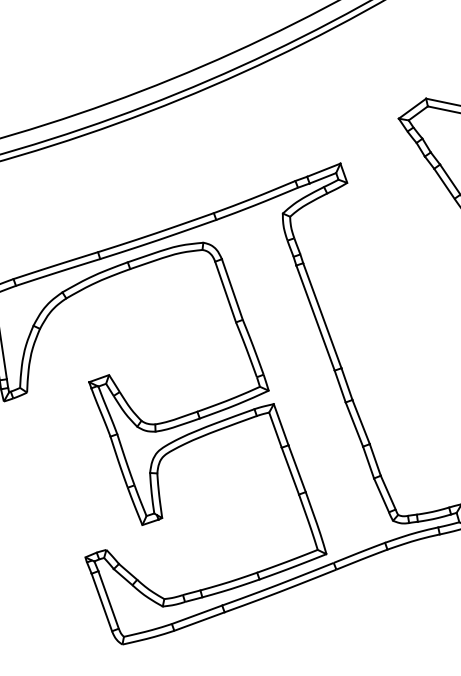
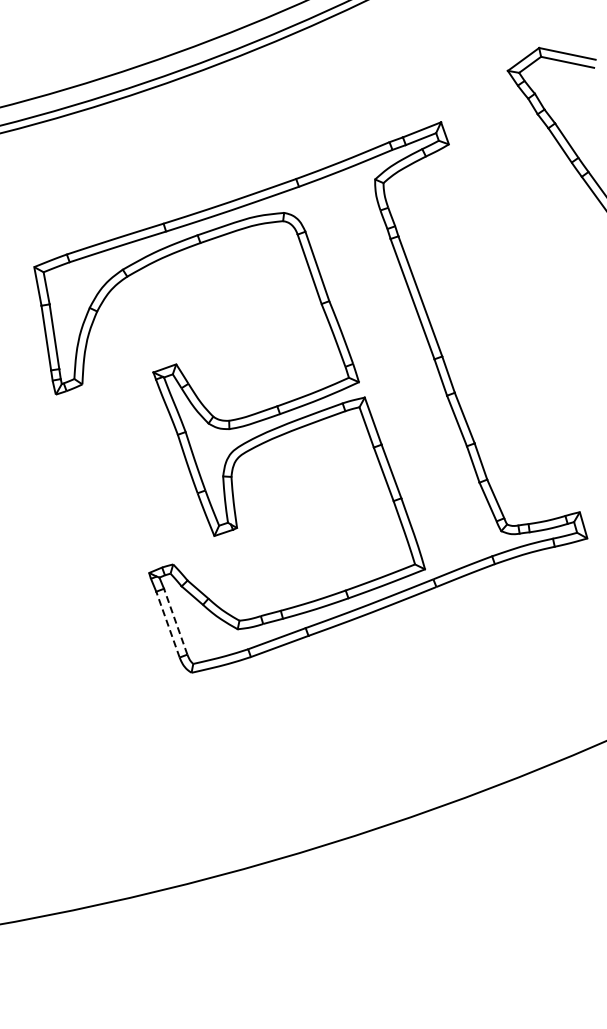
line: (108, 599) -> (175, 621), solid -> dashed
line: (101, 602) -> (167, 624), solid -> dashed

